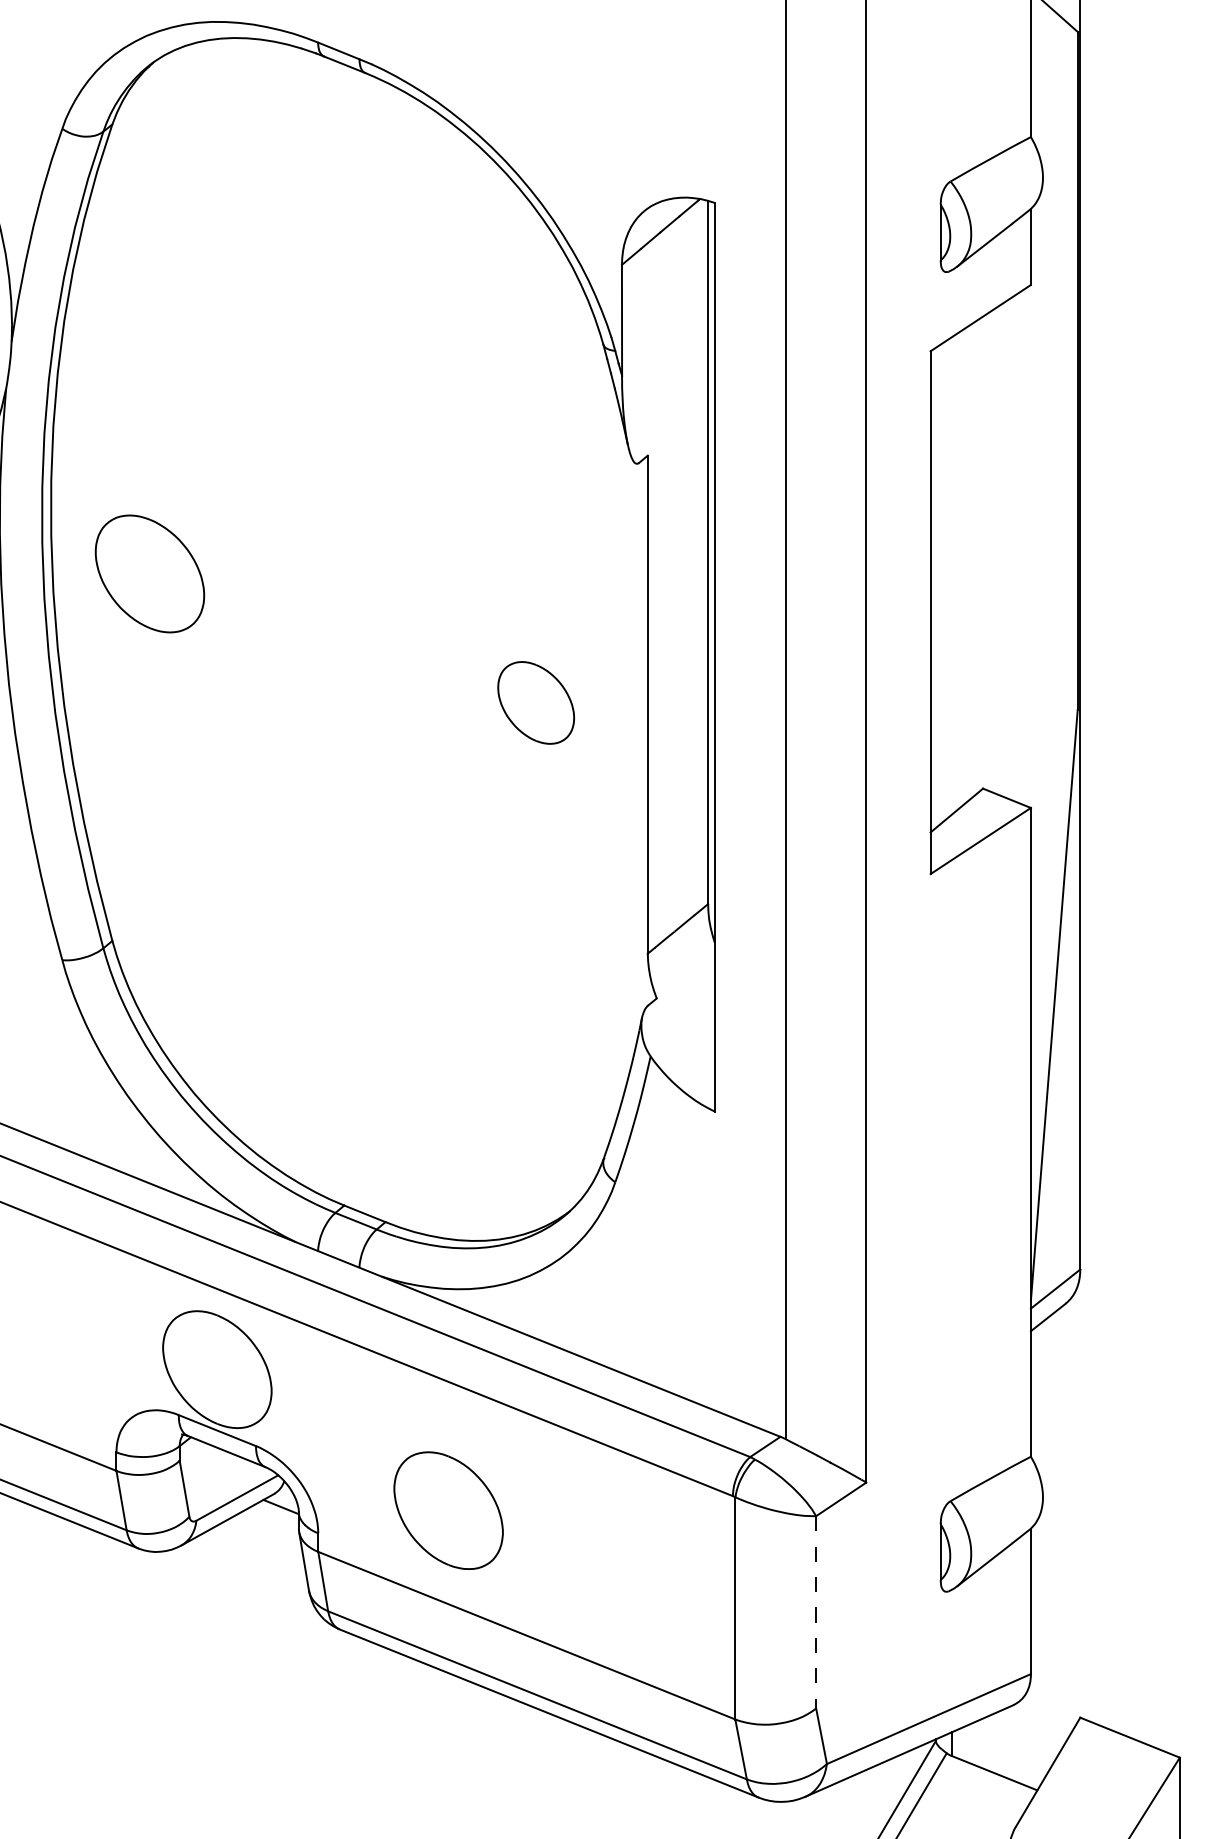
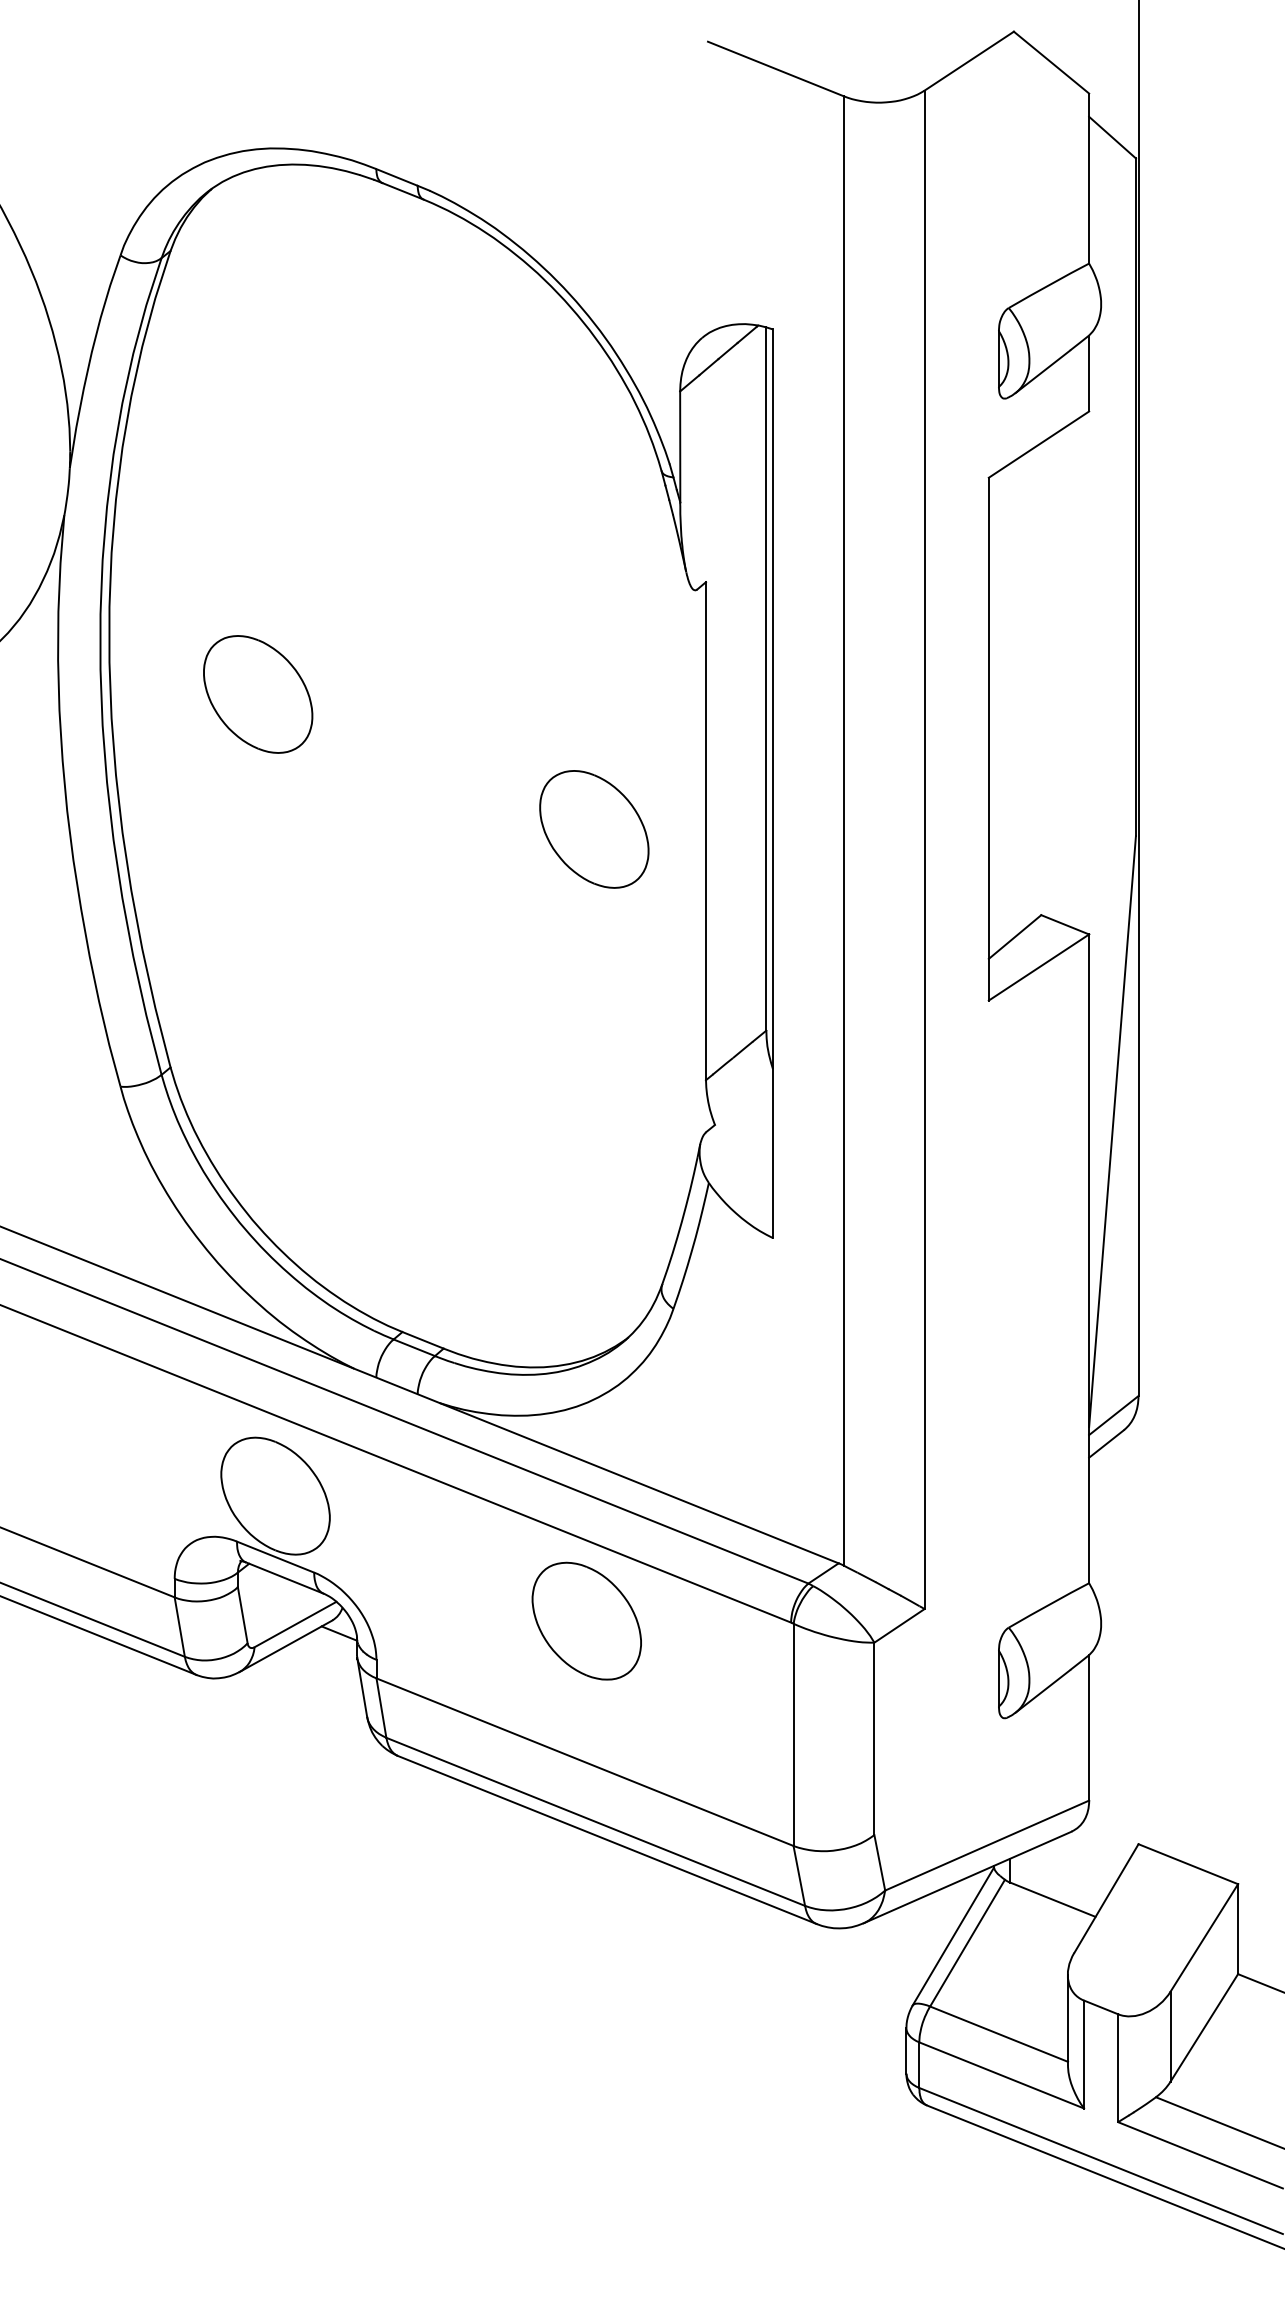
part: (150, 573) -> (258, 694), moved
part: (536, 702) -> (594, 829), size x1.43
part: (448, 1509) -> (586, 1620), moved
line: (816, 1612) -> (874, 1739), dashed -> solid

